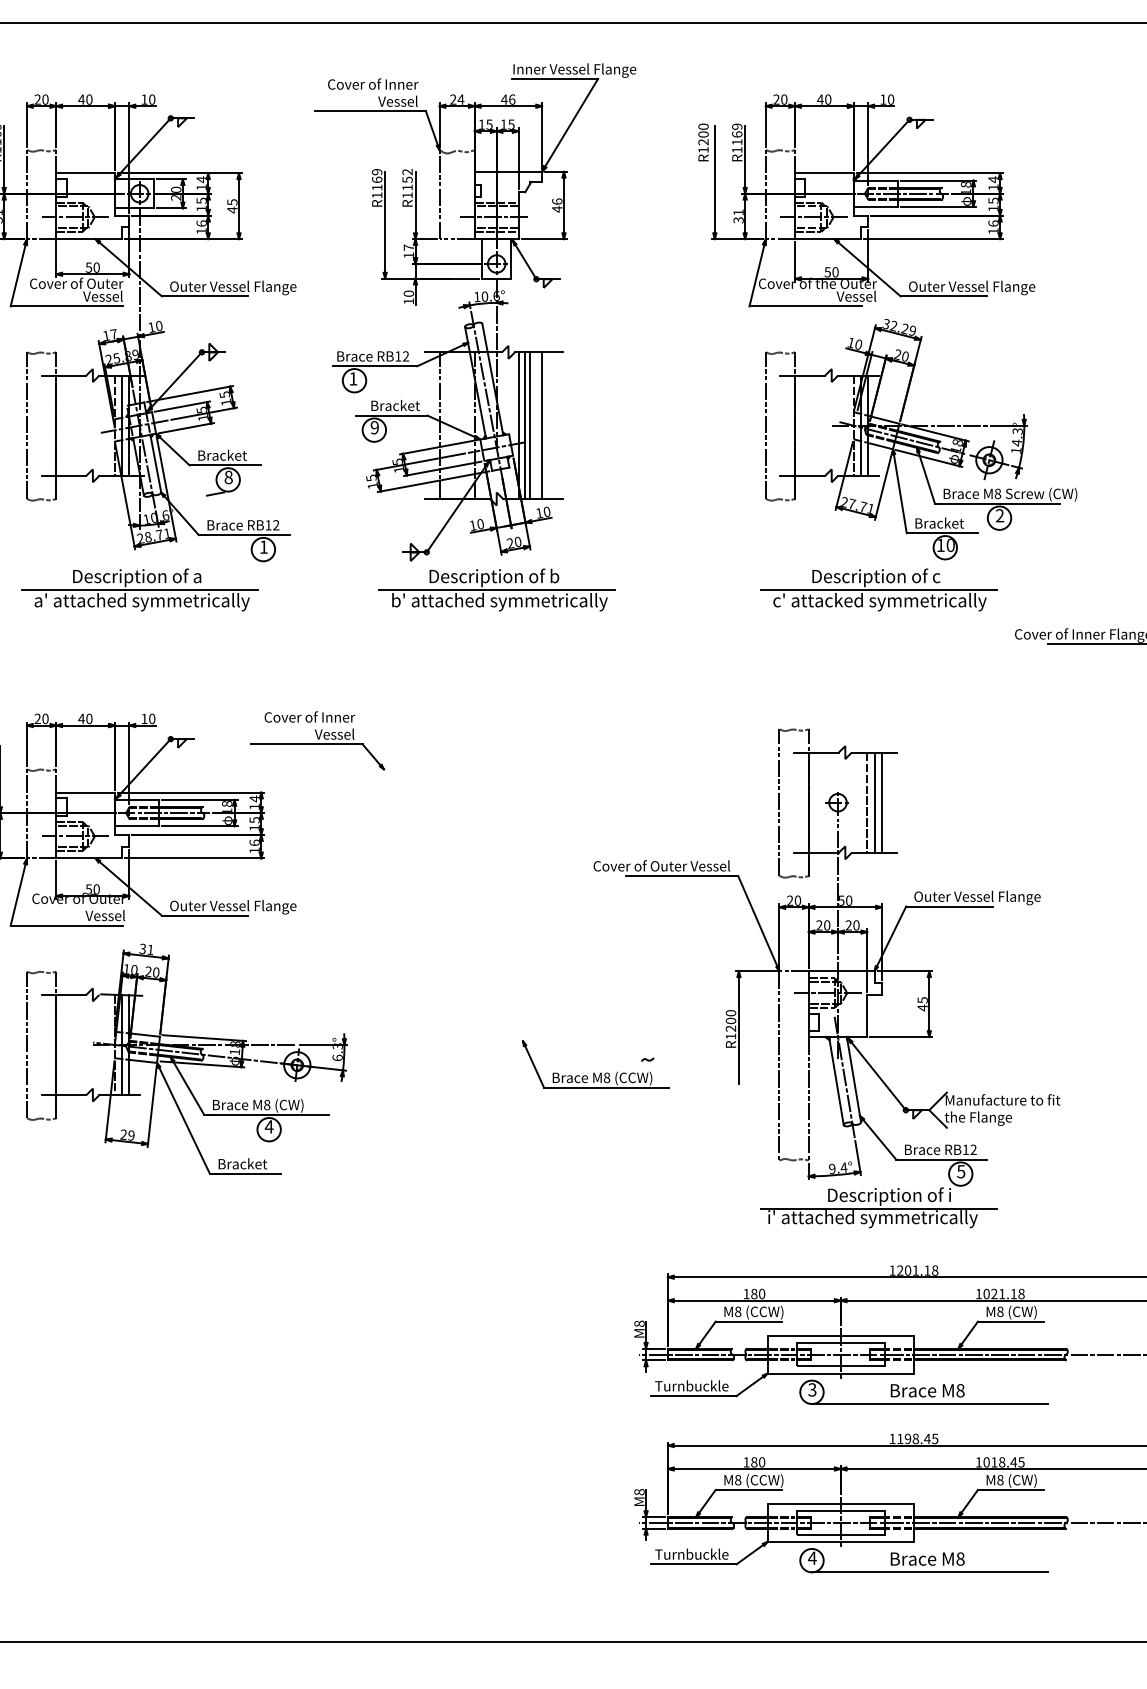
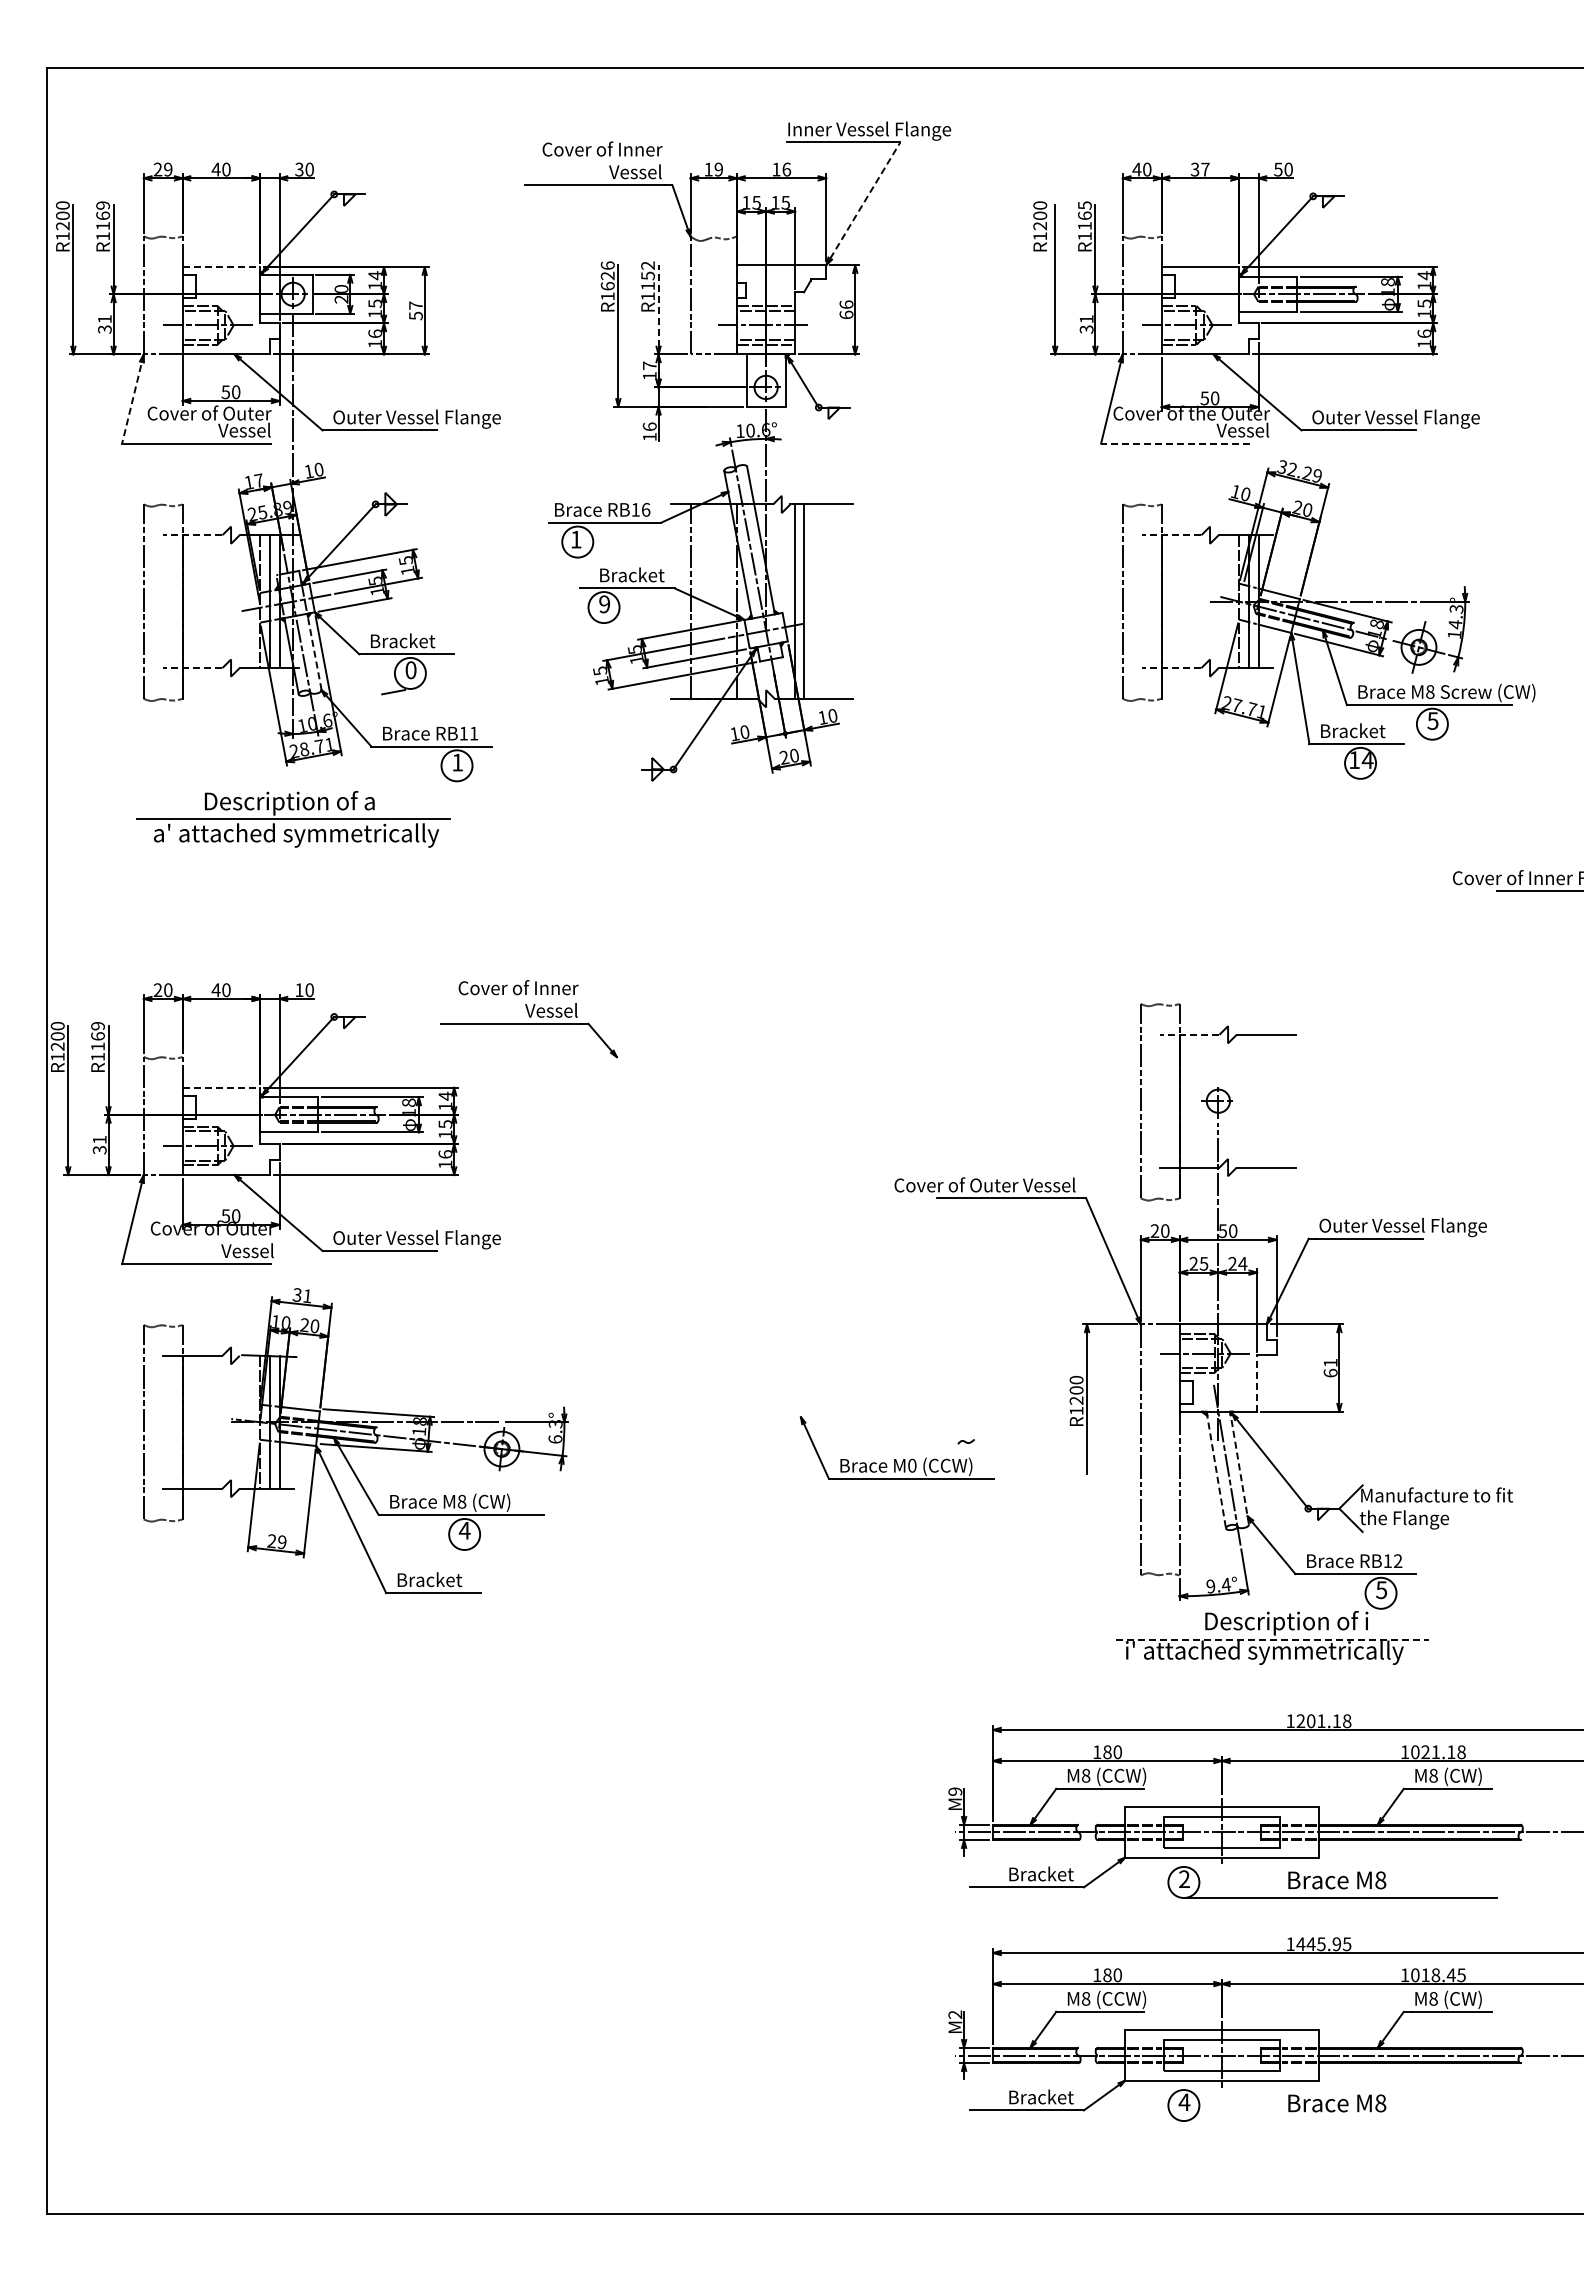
text: (45, 99) -> (168, 169), 20 -> 29
text: (144, 99) -> (299, 169), 10 -> 30
text: (456, 99) -> (713, 169), 24 -> 19
text: (503, 99) -> (775, 169), 46 -> 16
text: (776, 99) -> (1136, 169), 20 -> 40
text: (823, 99) -> (1199, 169), 40 -> 37
text: (883, 99) -> (1278, 169), 10 -> 50
line: (571, 122) -> (865, 200), solid -> dashed
text: (736, 126) -> (1084, 205), R1169 -> R1165
line: (85, 173) -> (221, 267), solid -> dashed
text: (376, 179) -> (607, 275), R1169 -> R1626
line: (415, 202) -> (658, 306), solid -> dashed
text: (232, 205) -> (415, 310), 45 -> 57
text: (557, 208) -> (846, 314), 46 -> 66
line: (18, 273) -> (132, 399), solid -> dashed
text: (408, 293) -> (649, 426), 10 -> 16
line: (805, 306) -> (1175, 443), solid -> dashed
text: (405, 356) -> (645, 509), RB12 -> RB16
line: (63, 375) -> (192, 535), solid -> dashed
line: (802, 375) -> (1171, 535), solid -> dashed
line: (530, 425) -> (810, 601), removed
line: (542, 425) -> (826, 601), removed
line: (155, 463) -> (314, 651), solid -> dashed
line: (63, 476) -> (192, 668), solid -> dashed
text: (228, 476) -> (410, 669), 8 -> 0
line: (802, 476) -> (1171, 668), solid -> dashed
text: (999, 515) -> (1432, 720), 2 -> 5
text: (275, 525) -> (473, 733), RB12 -> RB11
text: (950, 545) -> (1367, 760), 10 -> 14
part: (496, 590) -> (766, 819), removed
part: (878, 590) -> (1272, 819), removed
line: (816, 752) -> (1189, 1034), solid -> dashed
line: (85, 792) -> (221, 1087), solid -> dashed
line: (867, 802) -> (1257, 1100), removed
line: (874, 802) -> (1266, 1100), removed
line: (881, 802) -> (1276, 1100), removed
text: (826, 925) -> (1203, 1263), 20 -> 25
text: (856, 925) -> (1242, 1263), 20 -> 24
text: (922, 1003) -> (1330, 1367), 45 -> 61
line: (867, 1015) -> (1257, 1383), solid -> dashed
text: (607, 1077) -> (912, 1465), M8 -> M0
line: (853, 1079) -> (1239, 1467), solid -> dashed
line: (836, 1081) -> (1216, 1470), solid -> dashed
line: (878, 1208) -> (1272, 1639), solid -> dashed
text: (639, 1323) -> (955, 1791), M8 -> M9
text: (691, 1385) -> (1024, 1873), Turnbuckle -> Bracket
text: (812, 1390) -> (1184, 1879), 3 -> 2
text: (913, 1439) -> (1318, 1944), 1198.45 -> 1445.95
text: (639, 1491) -> (955, 2014), M8 -> M2
text: (691, 1553) -> (1024, 2096), Turnbuckle -> Bracket
line: (929, 1572) -> (1339, 2121), removed

